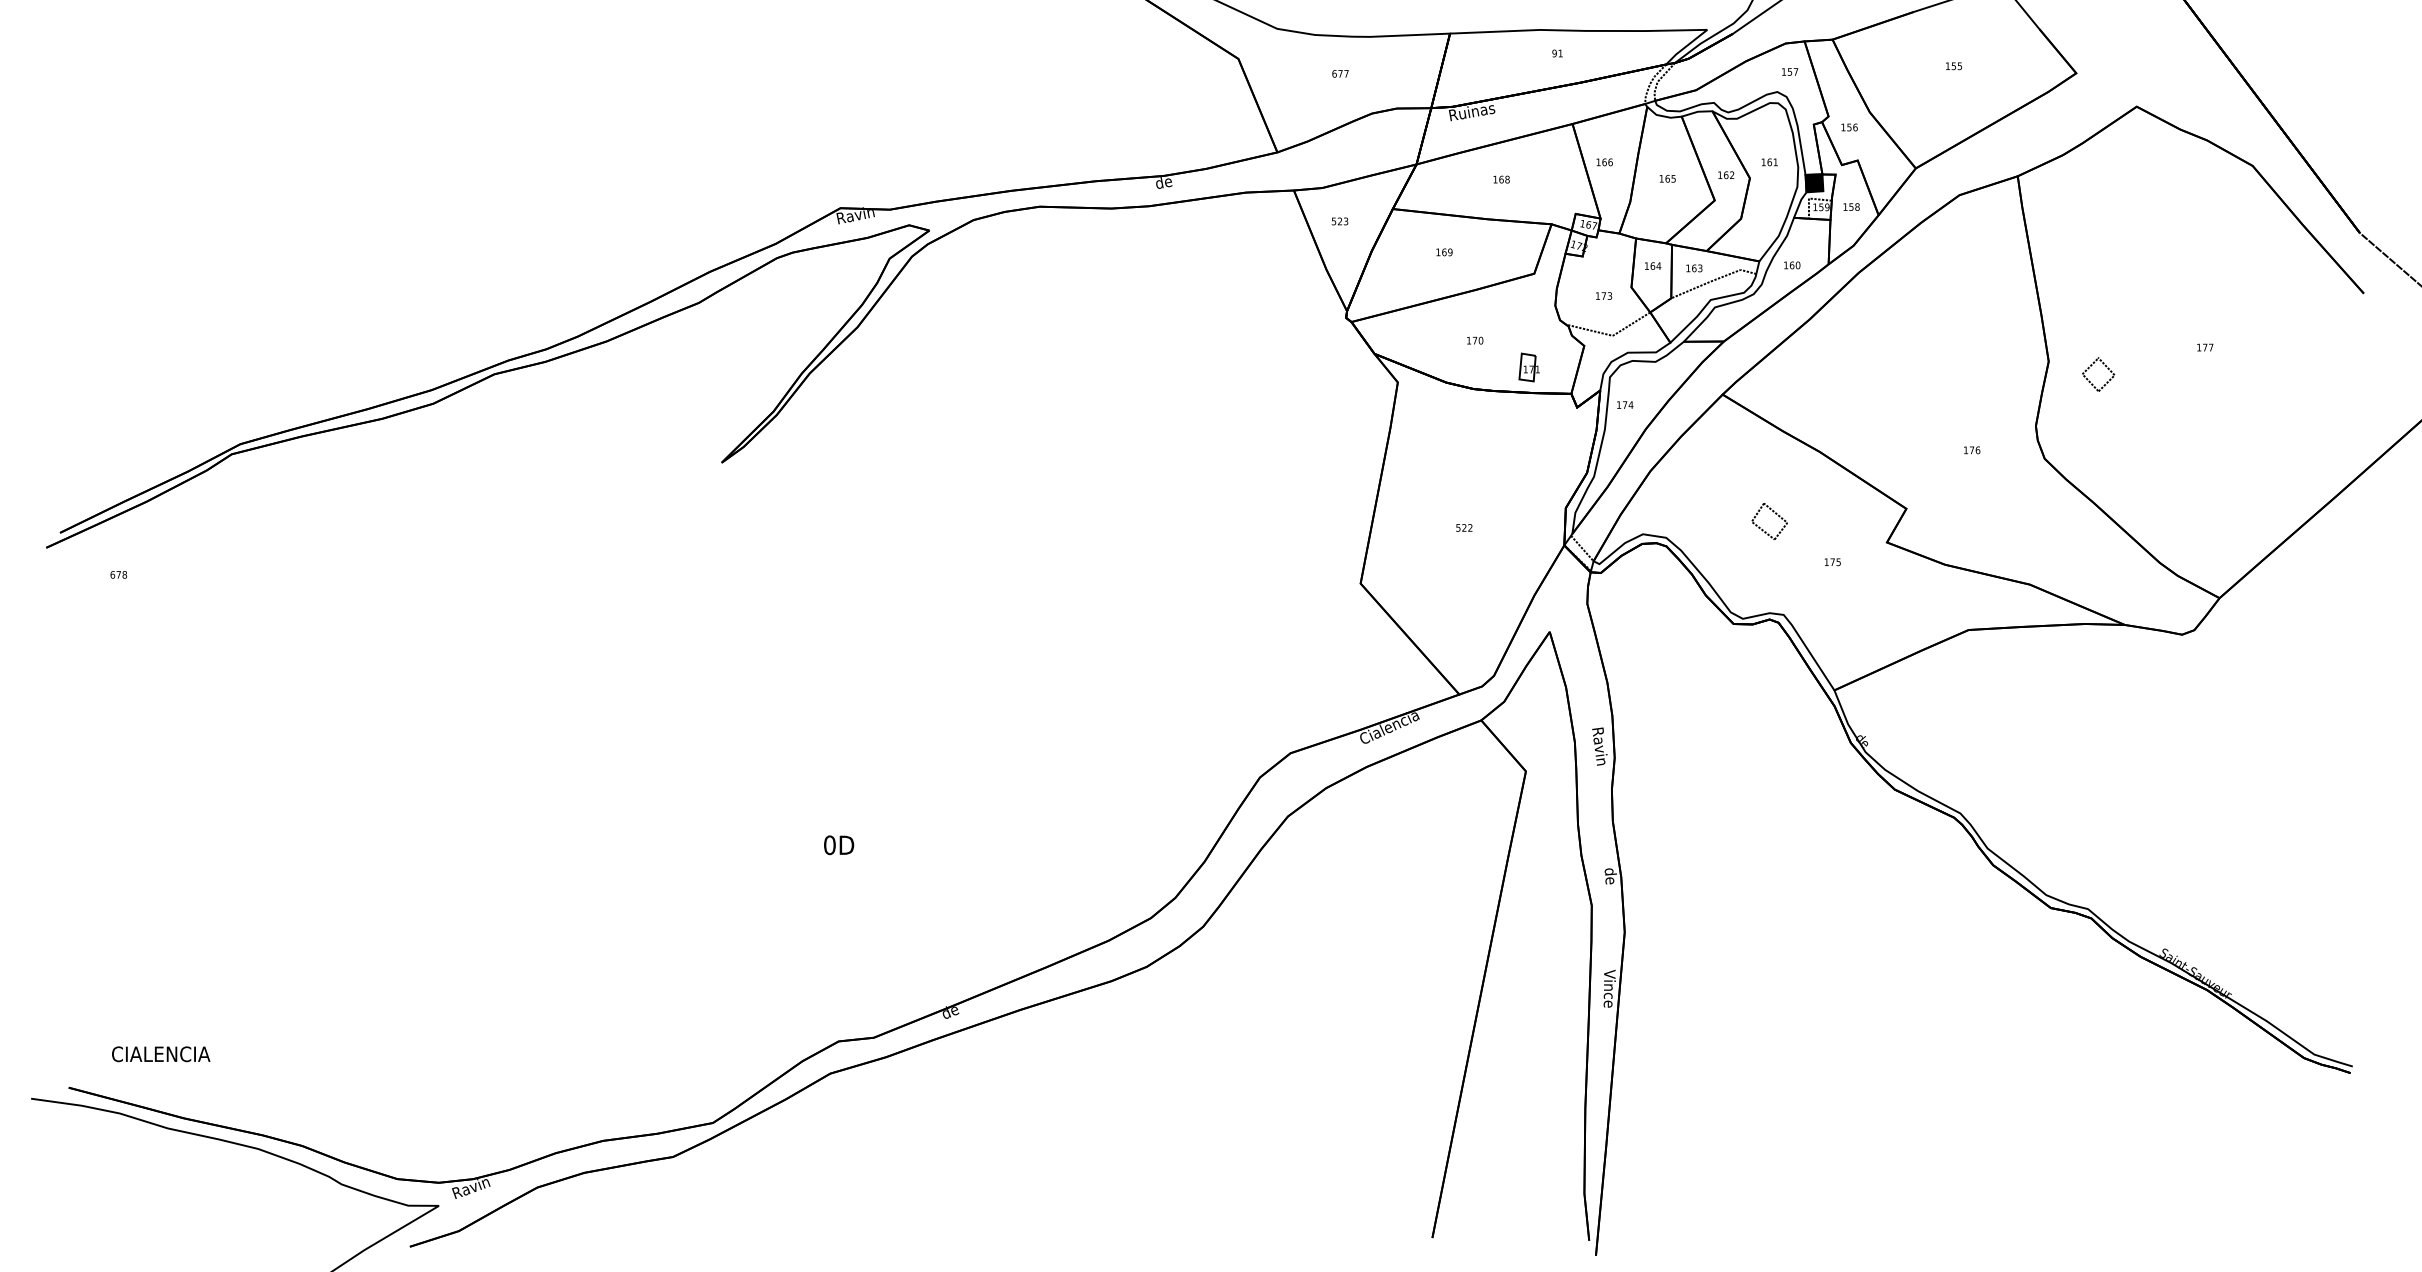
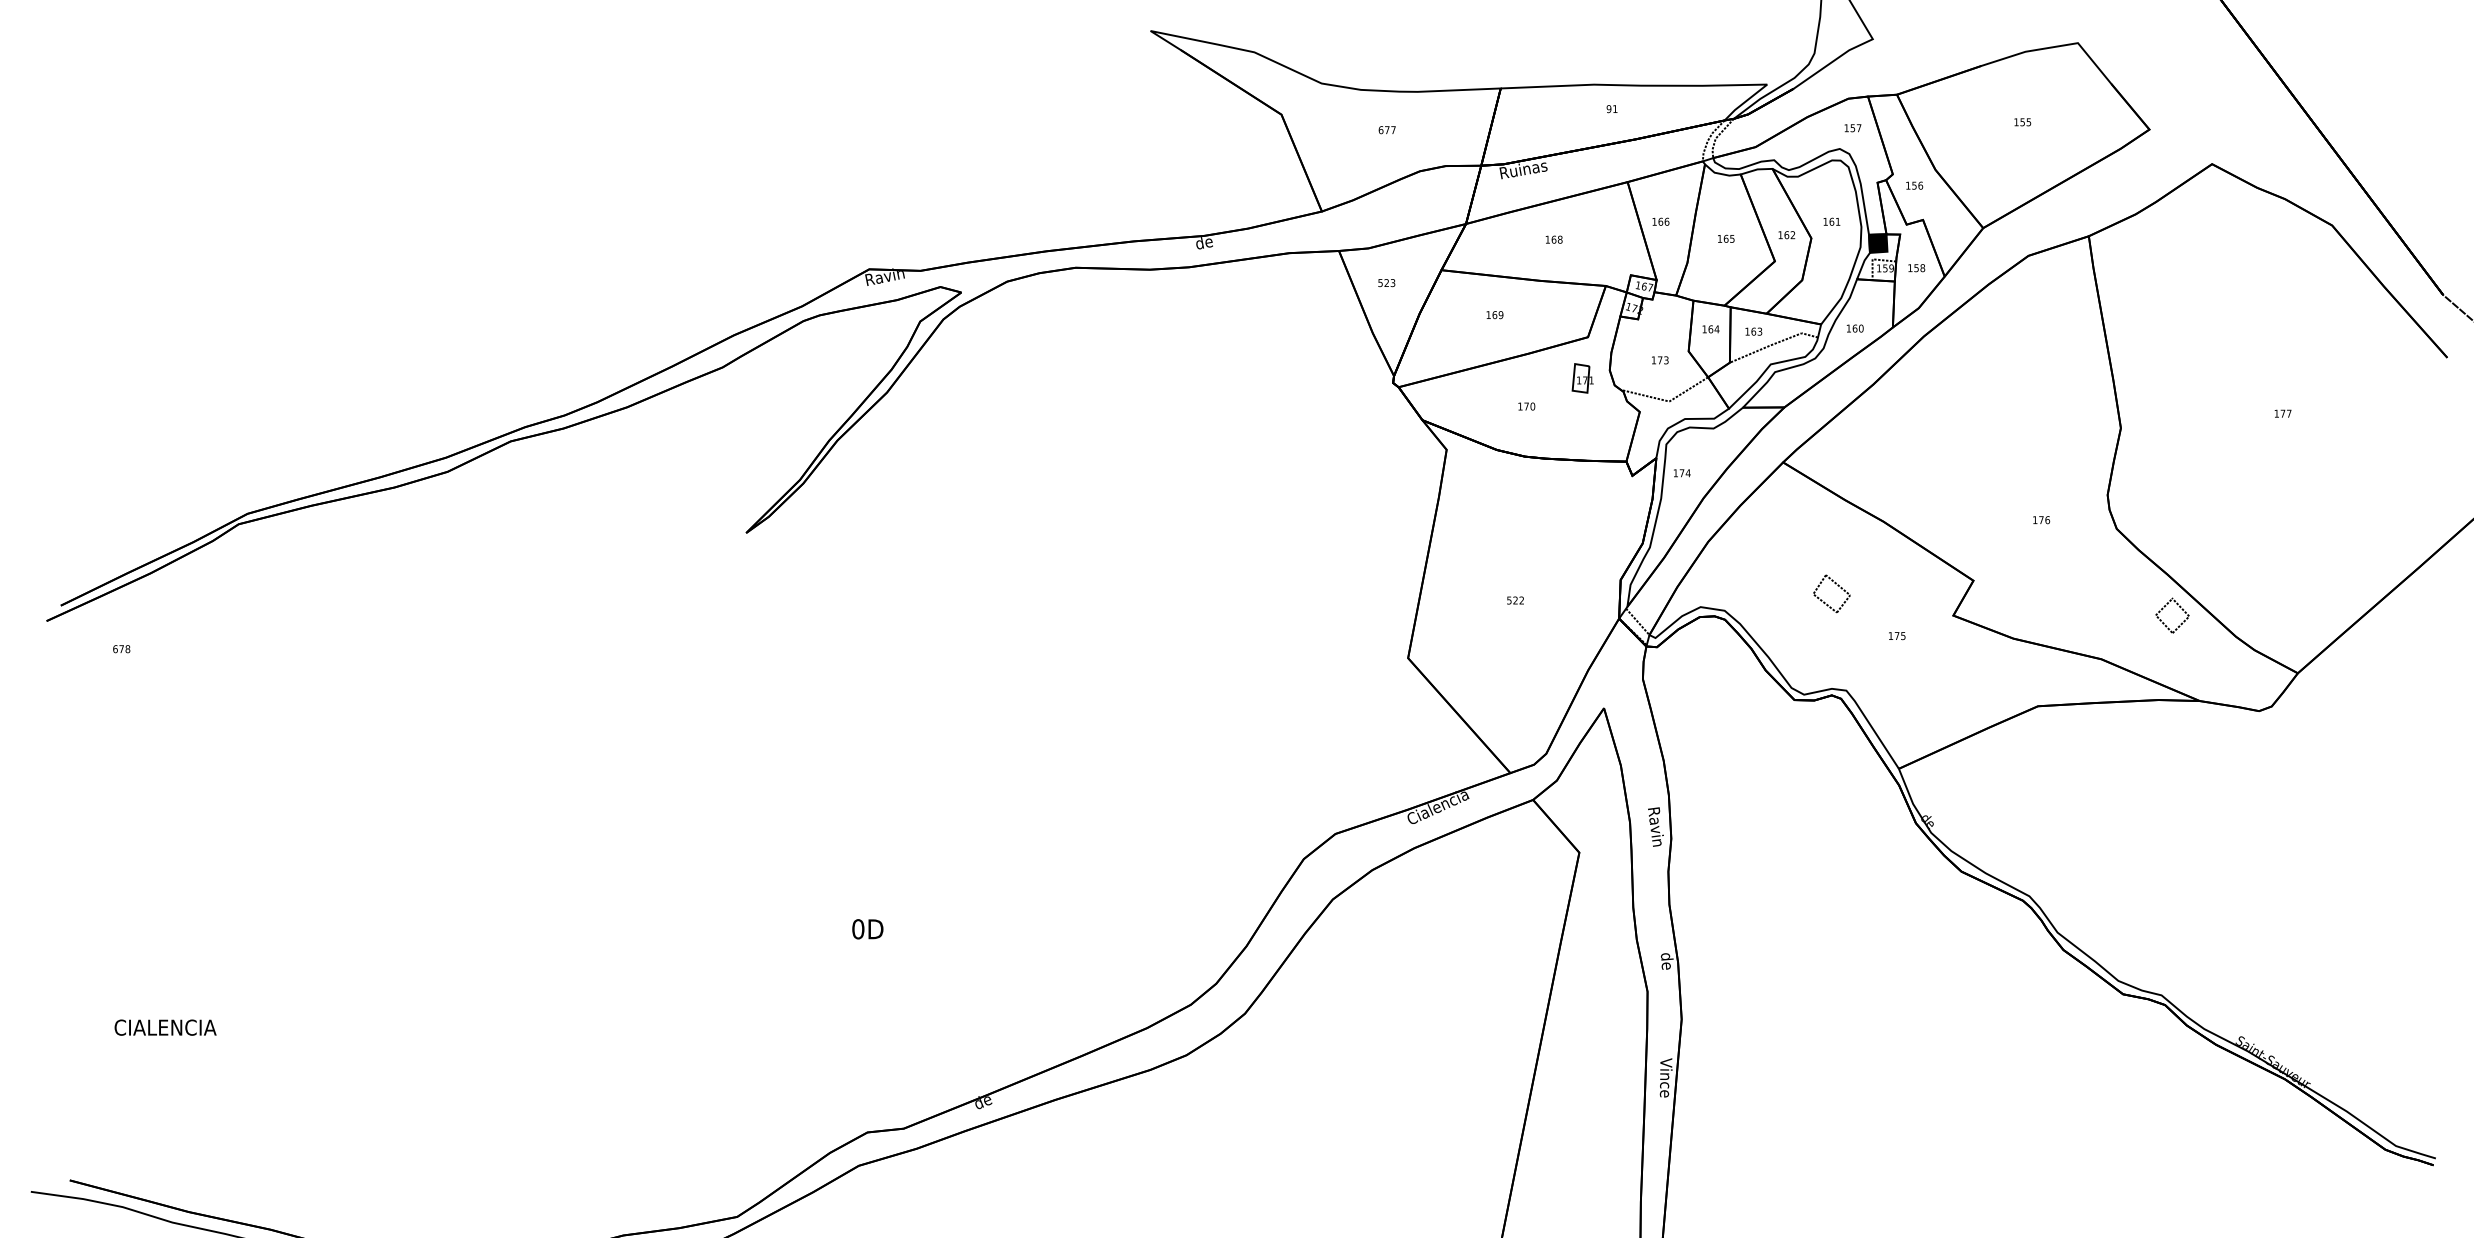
part: (1528, 367) -> (1582, 378), moved
part: (2107, 369) -> (2181, 610), moved
text: (161, 1054) -> (165, 1027), moved

